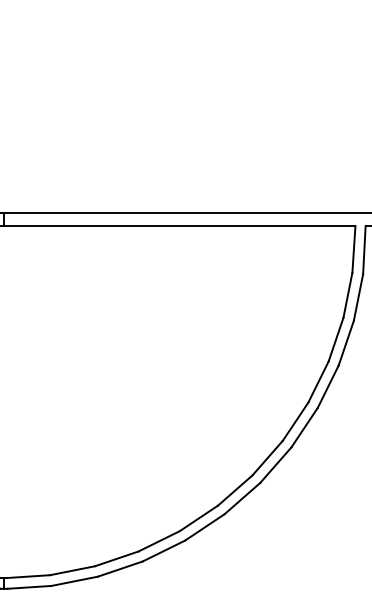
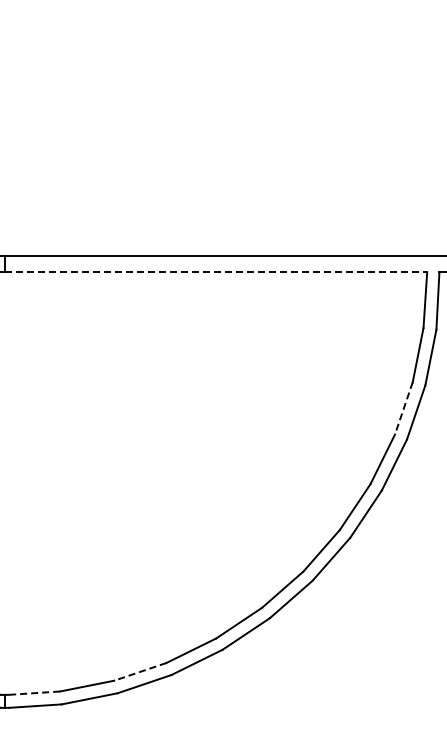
line: (180, 226) -> (216, 272), solid -> dashed
line: (335, 339) -> (403, 408), solid -> dashed
line: (116, 558) -> (140, 671), solid -> dashed
line: (28, 576) -> (34, 693), solid -> dashed

